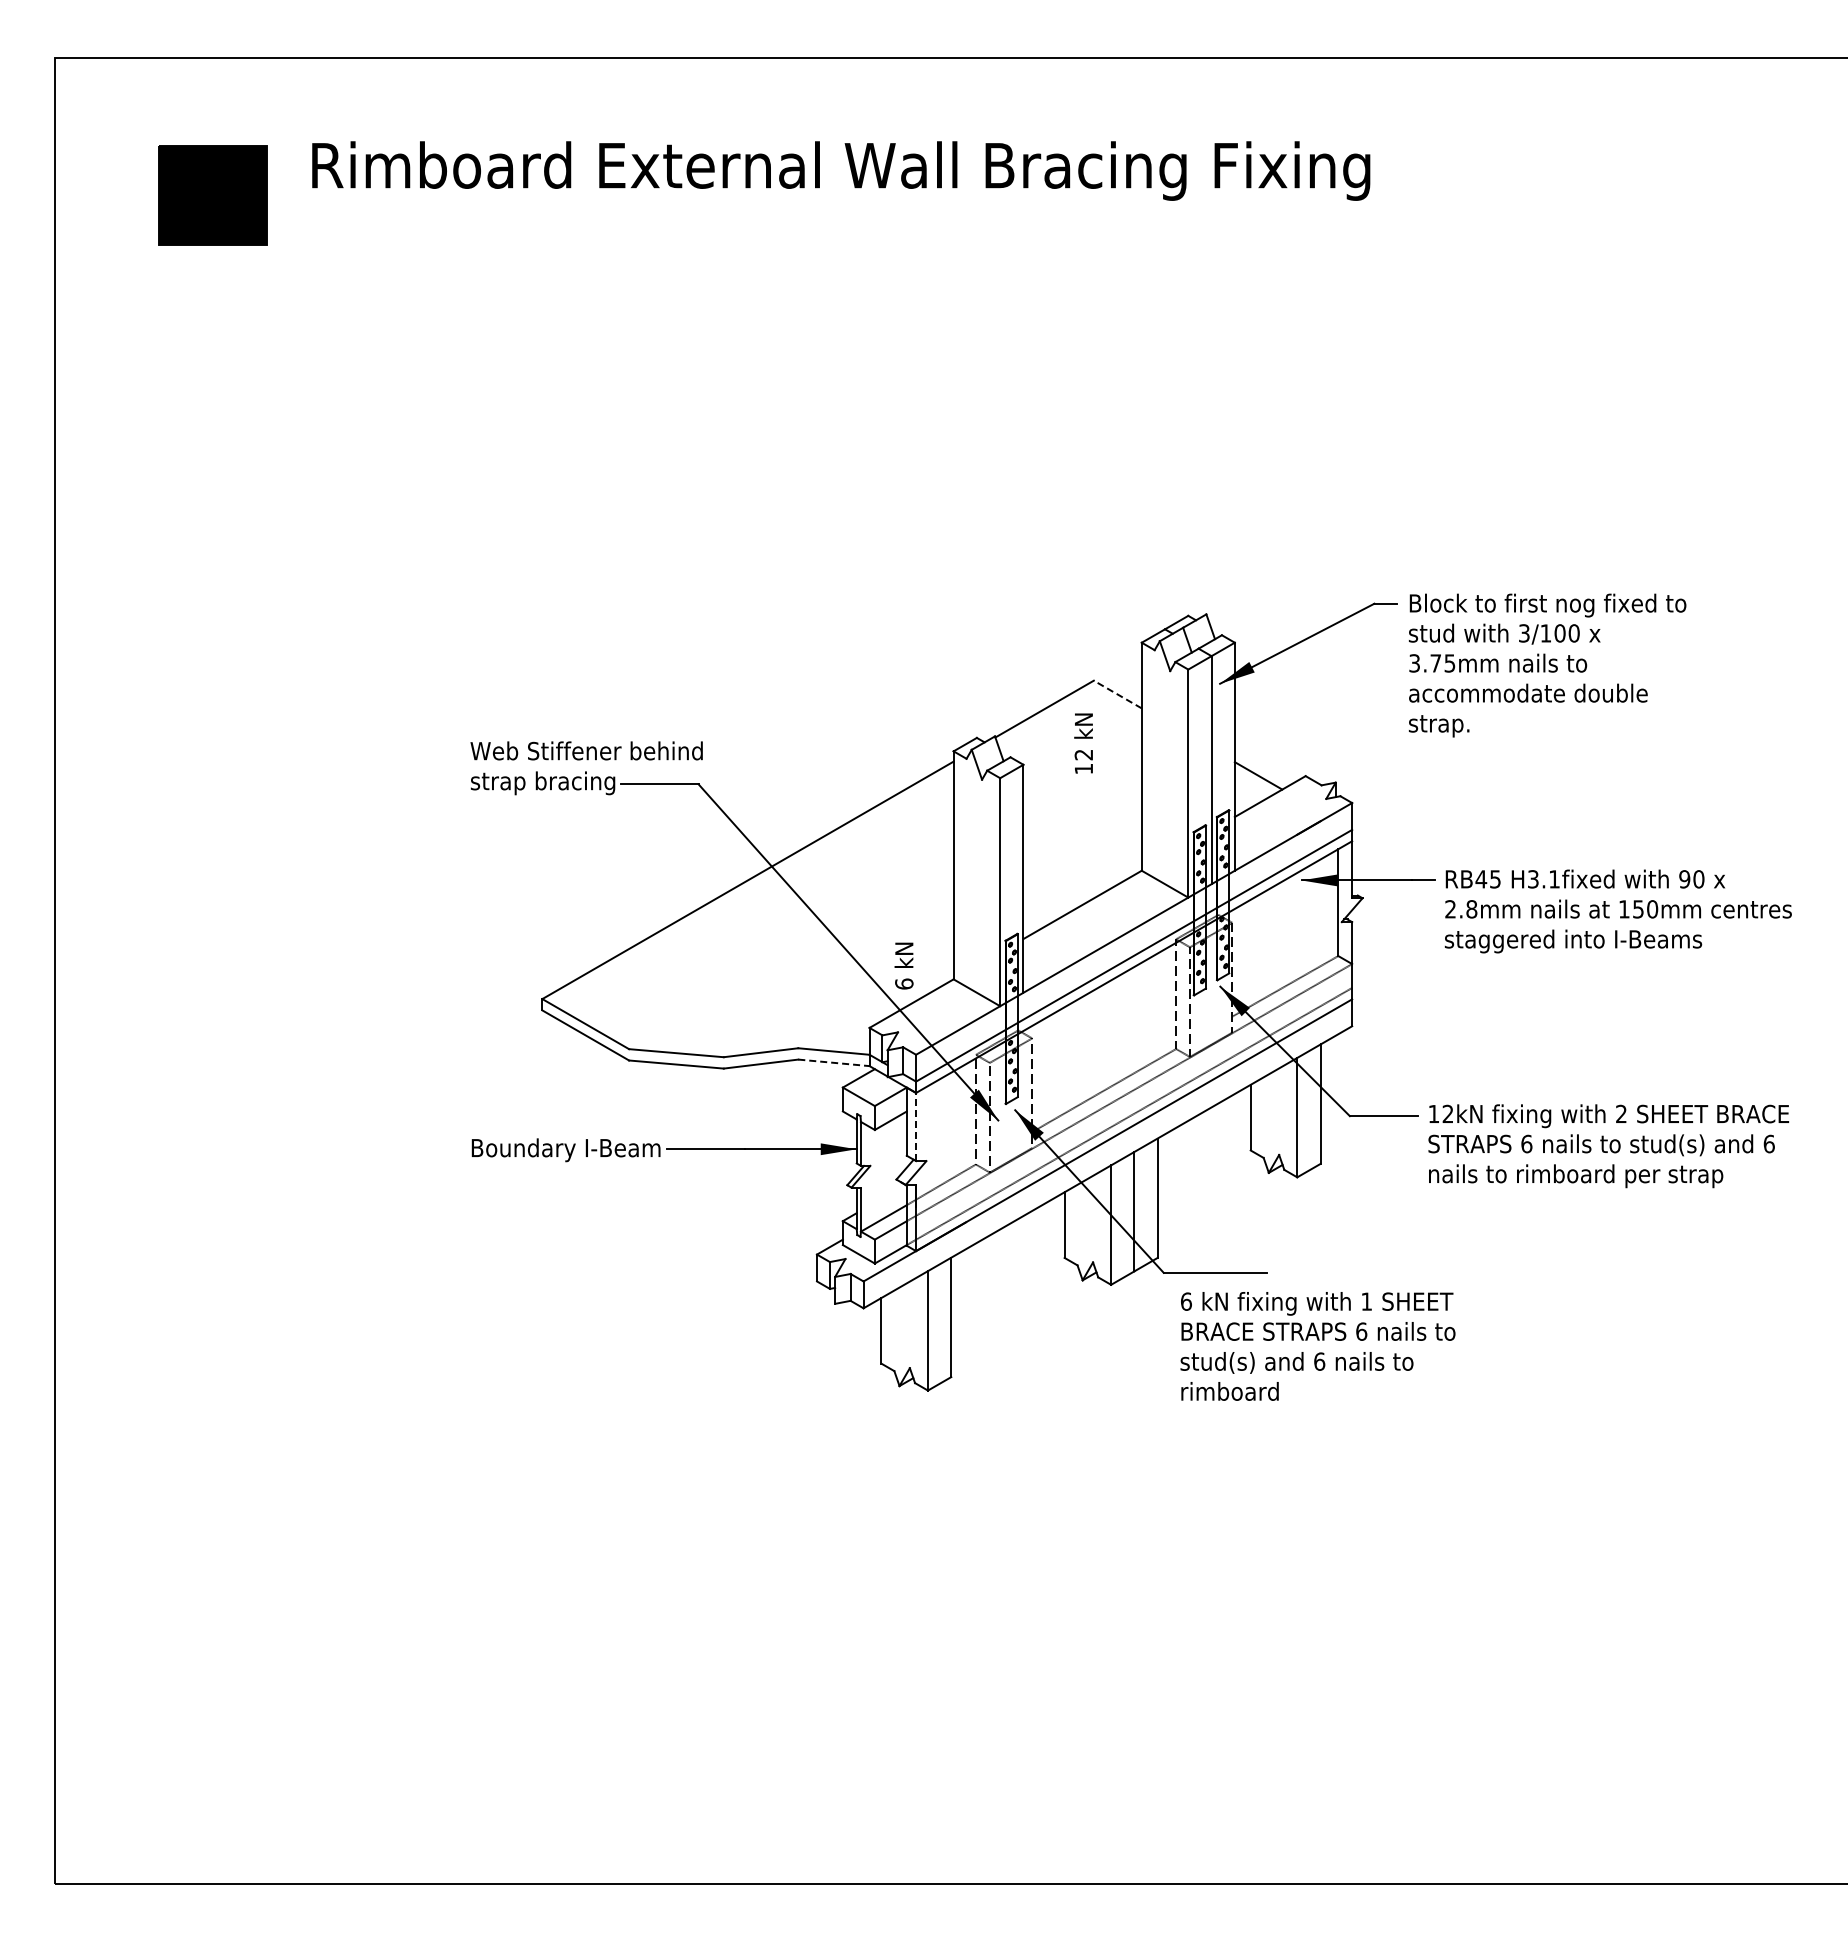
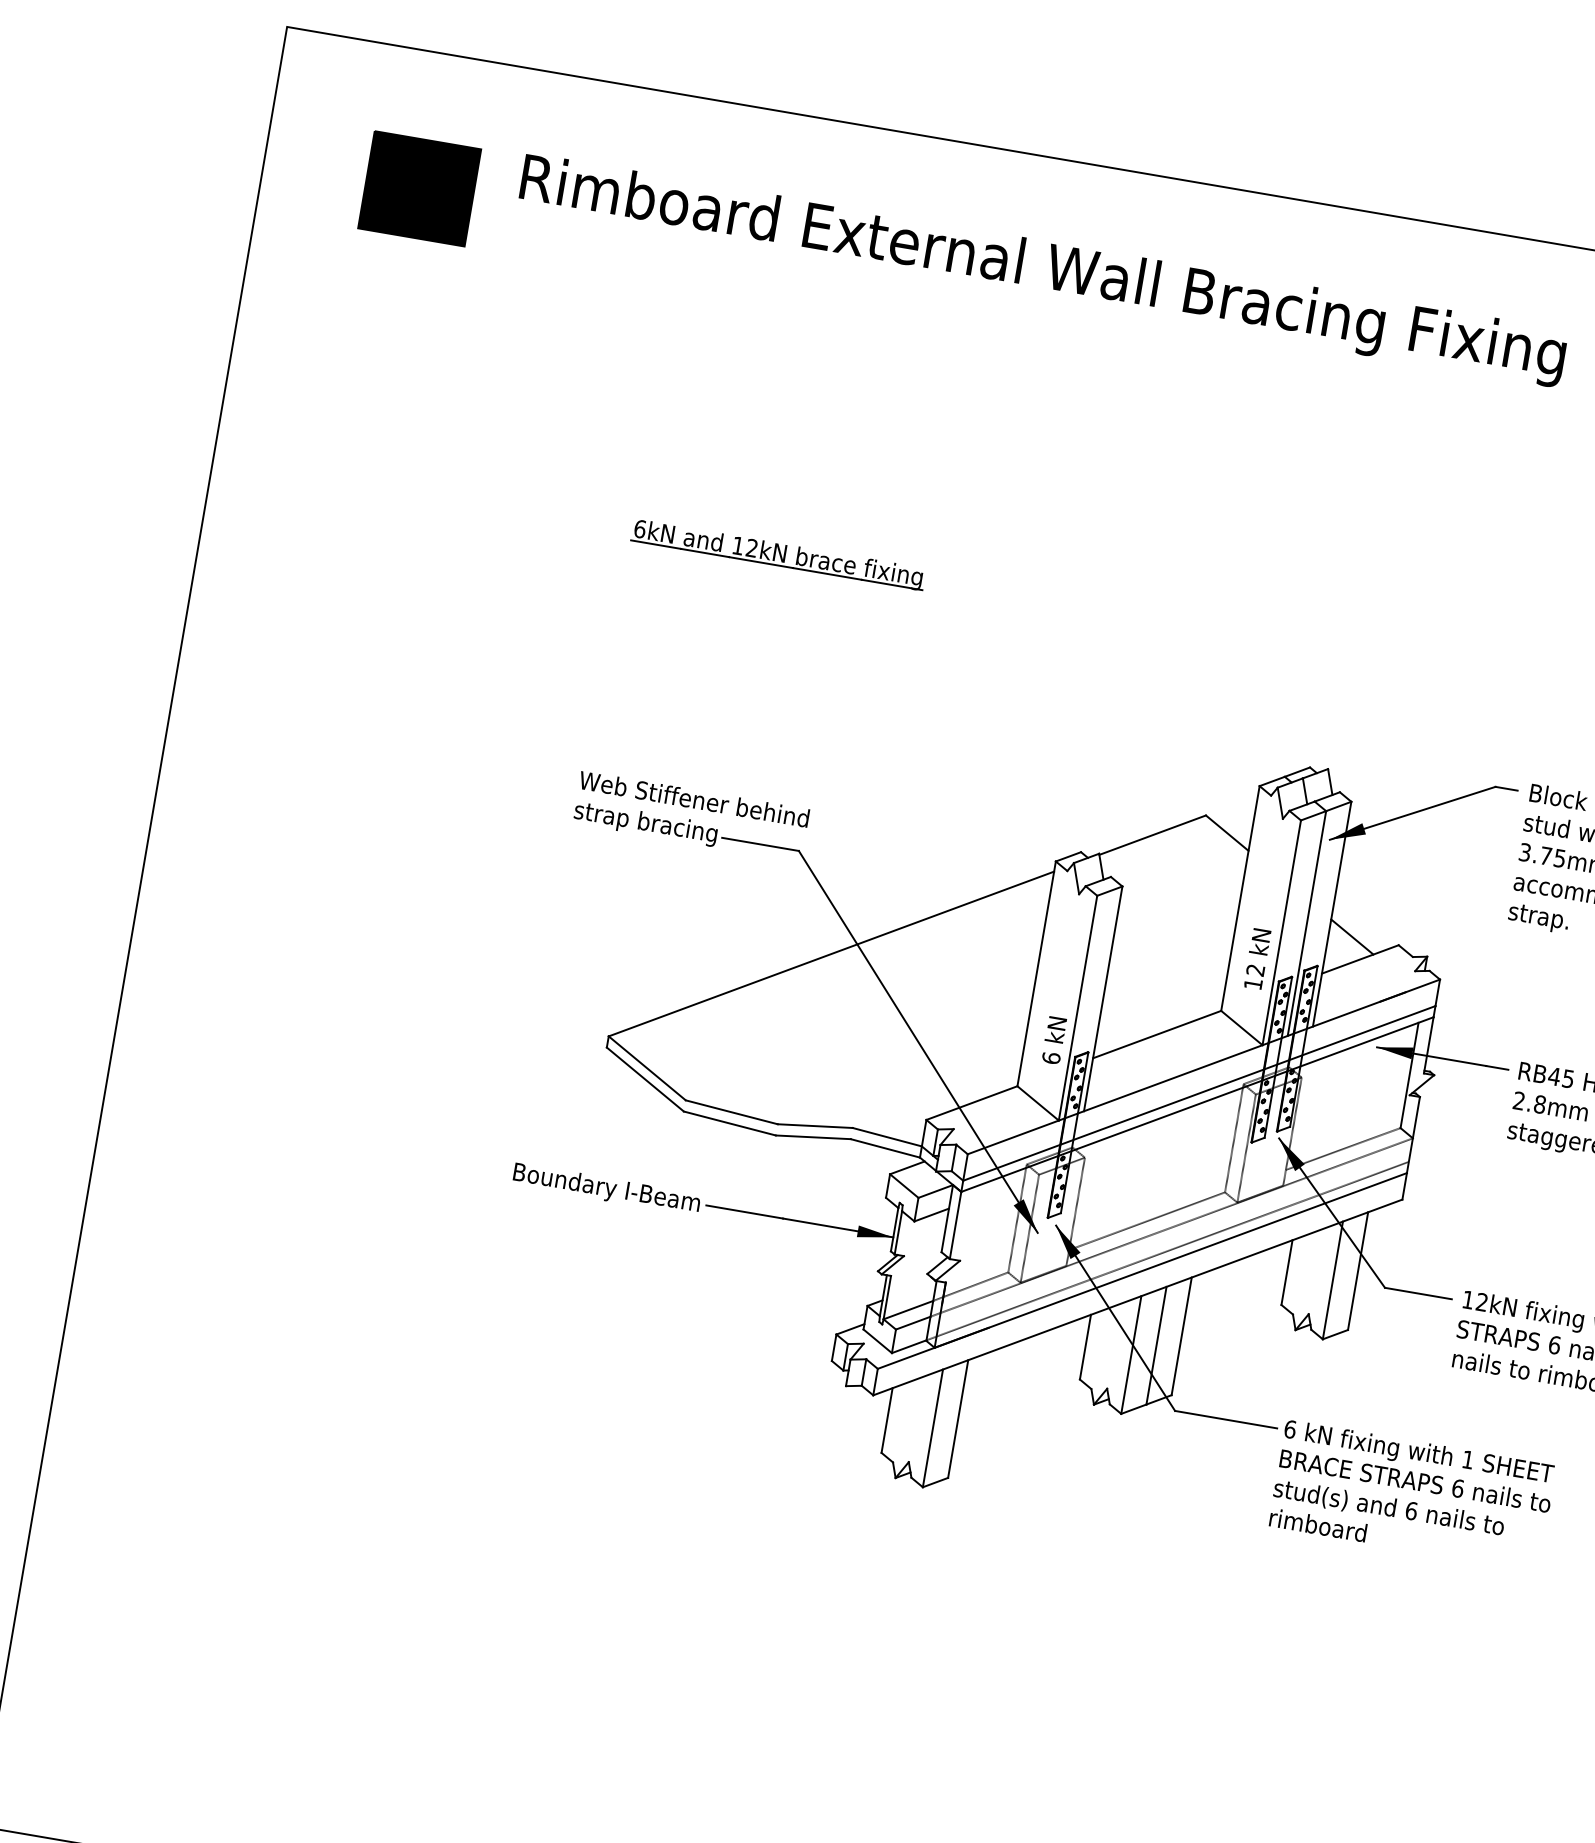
part: (628, 495) -> (778, 554), added
line: (1117, 694) -> (1226, 833), dashed -> solid
text: (1083, 743) -> (1257, 958), moved
text: (903, 965) -> (1053, 1039), moved
line: (833, 1062) -> (885, 1147), dashed -> solid
line: (916, 1126) -> (956, 1225), dashed -> solid
text: (1317, 1346) -> (1411, 1495), moved

